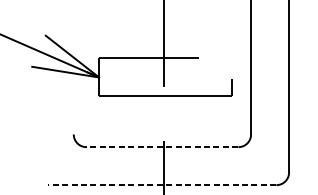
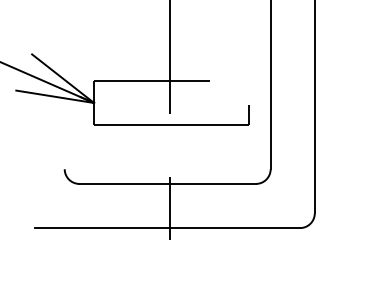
line: (162, 146) -> (167, 183), dashed -> solid
line: (162, 185) -> (167, 228), dashed -> solid

